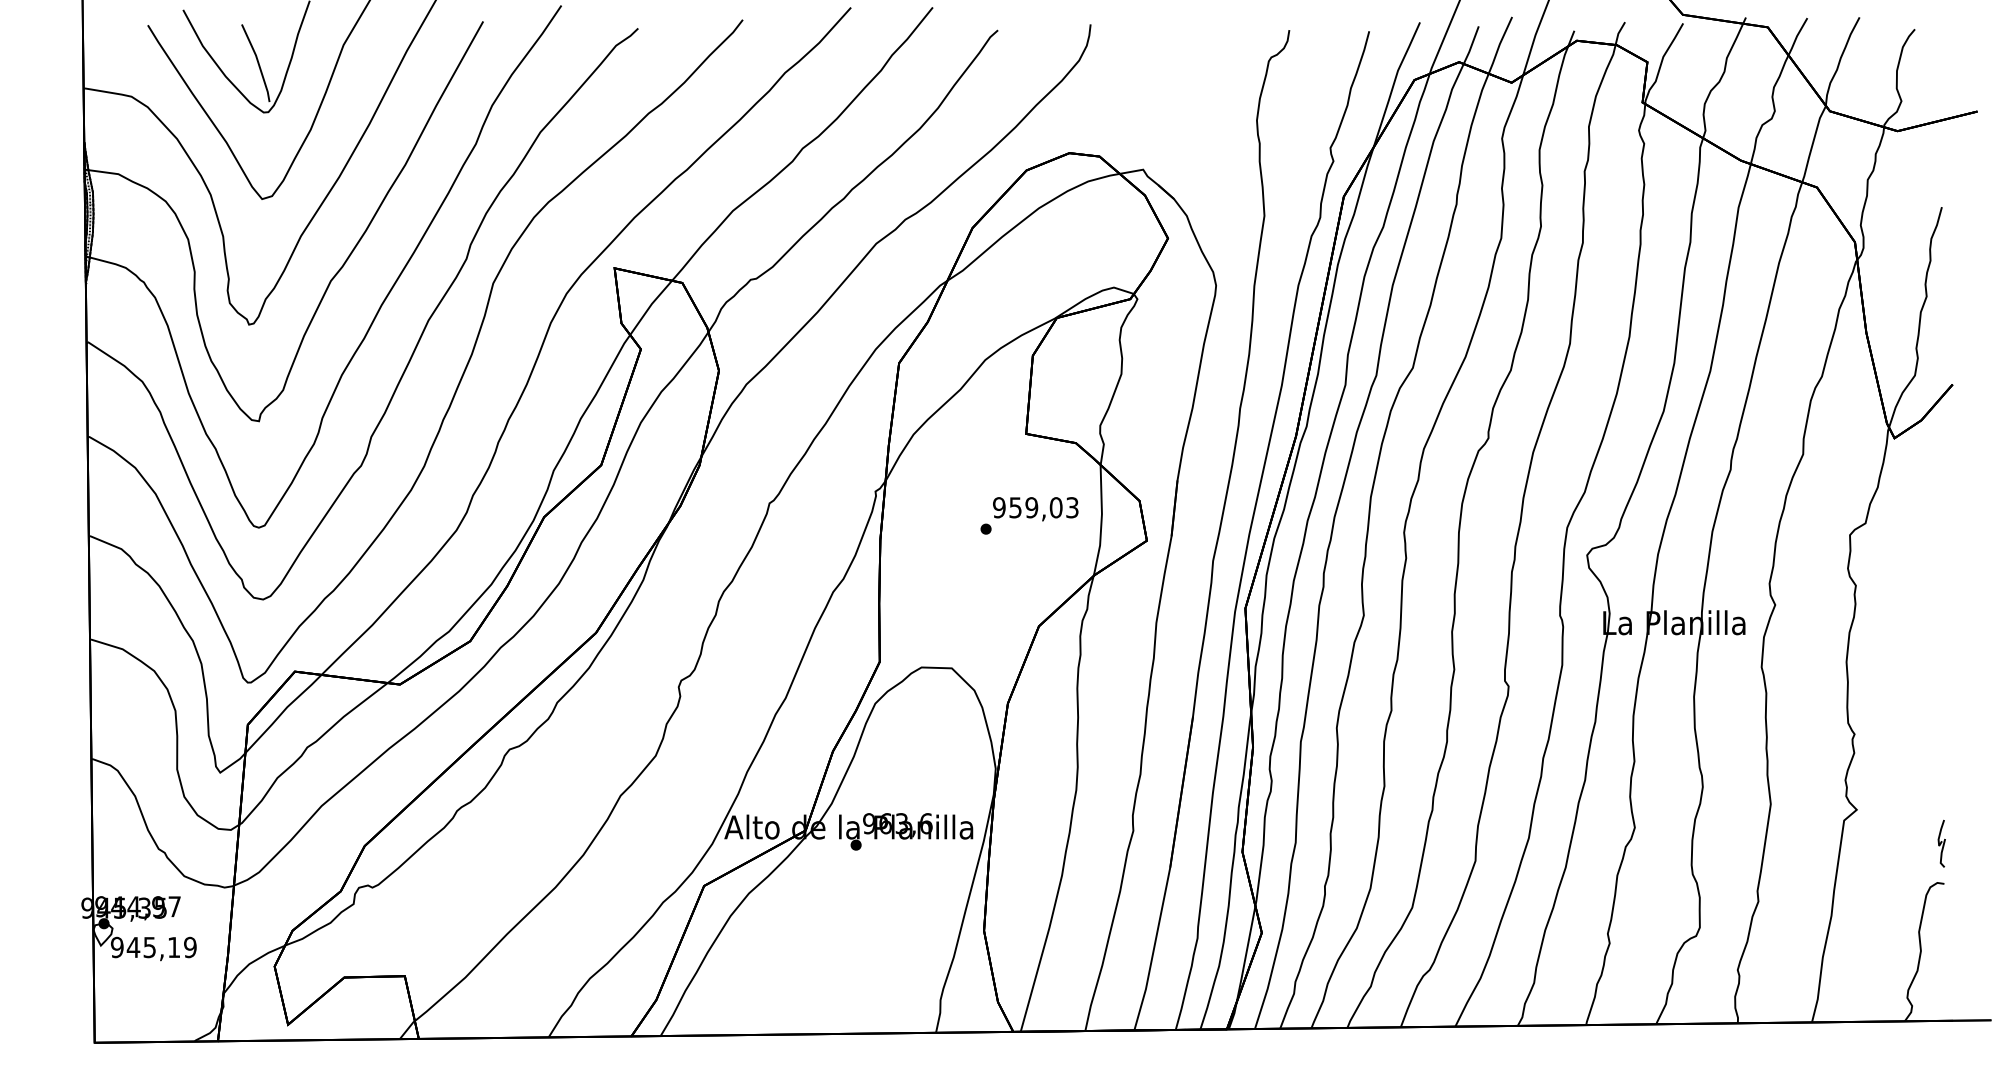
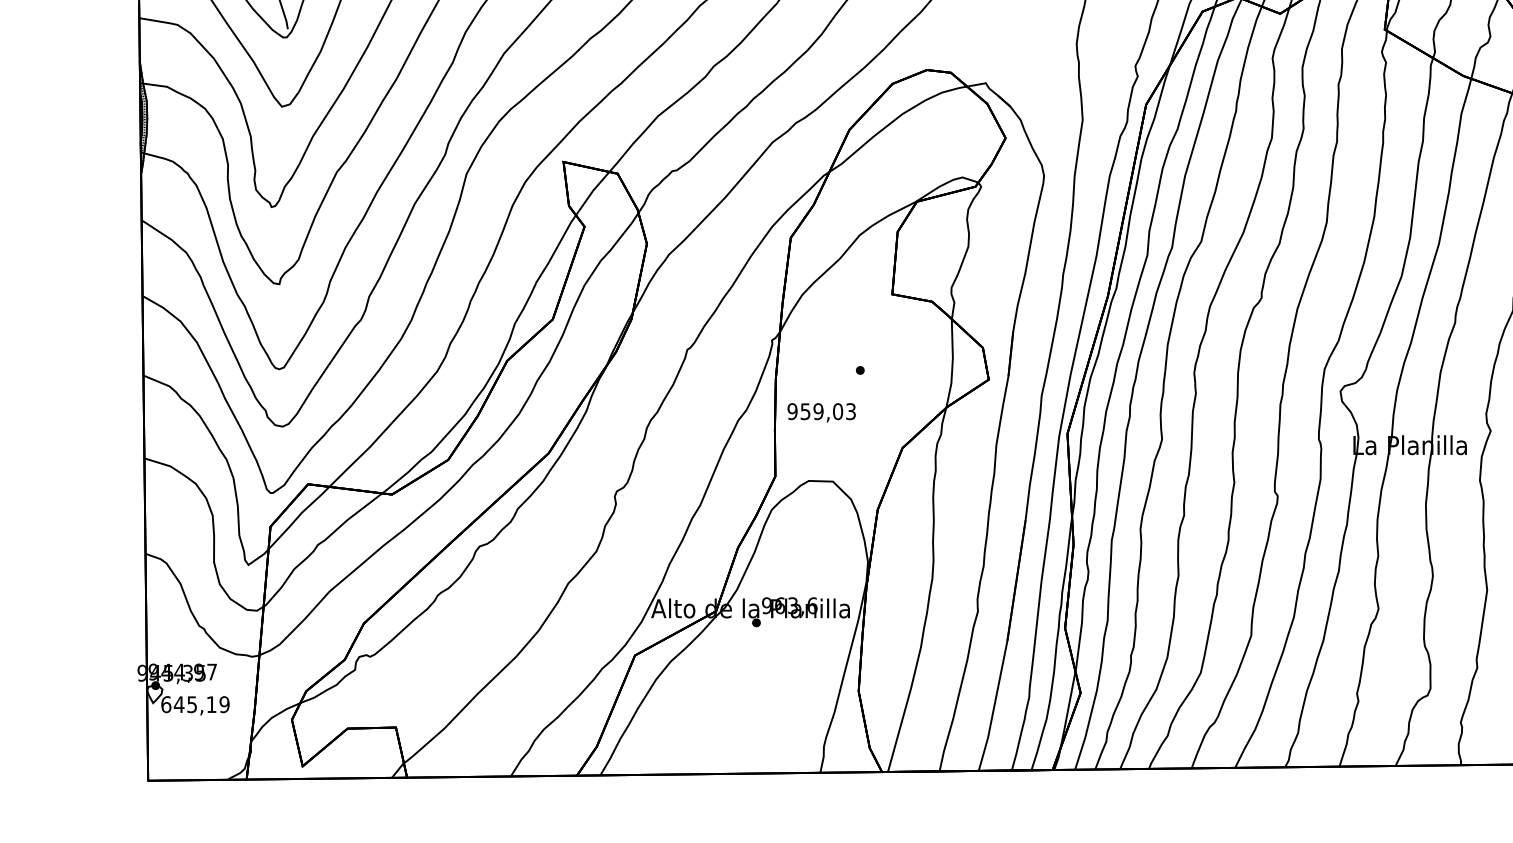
text: (1035, 509) -> (821, 413), moved
text: (117, 947) -> (166, 704), 945,19 -> 645,19

